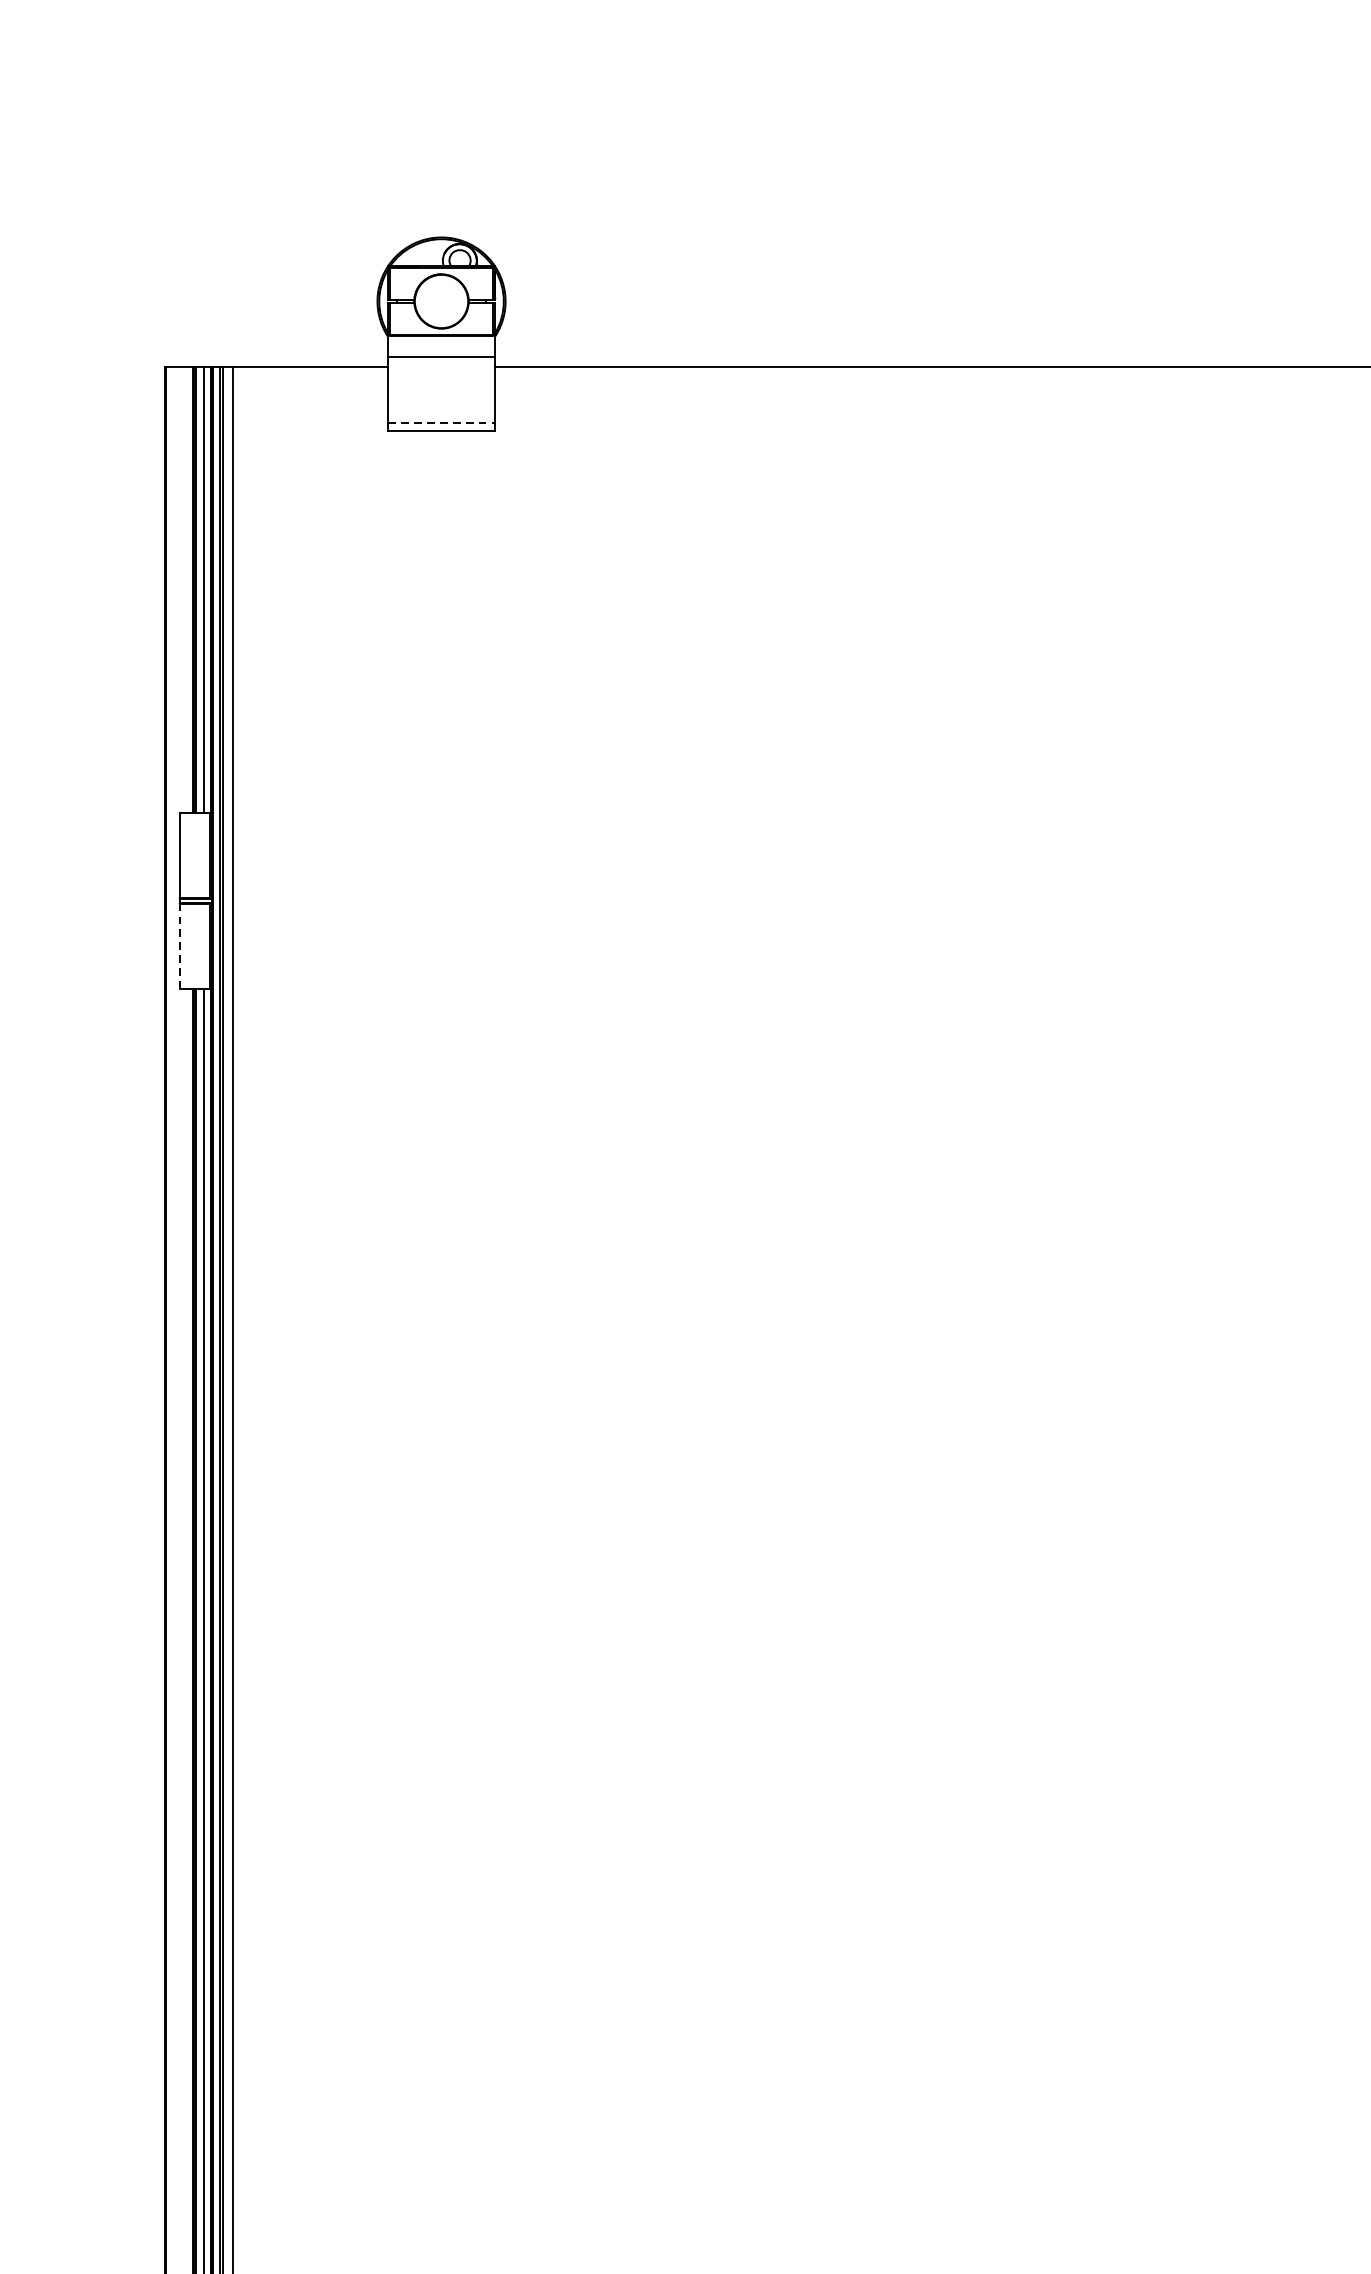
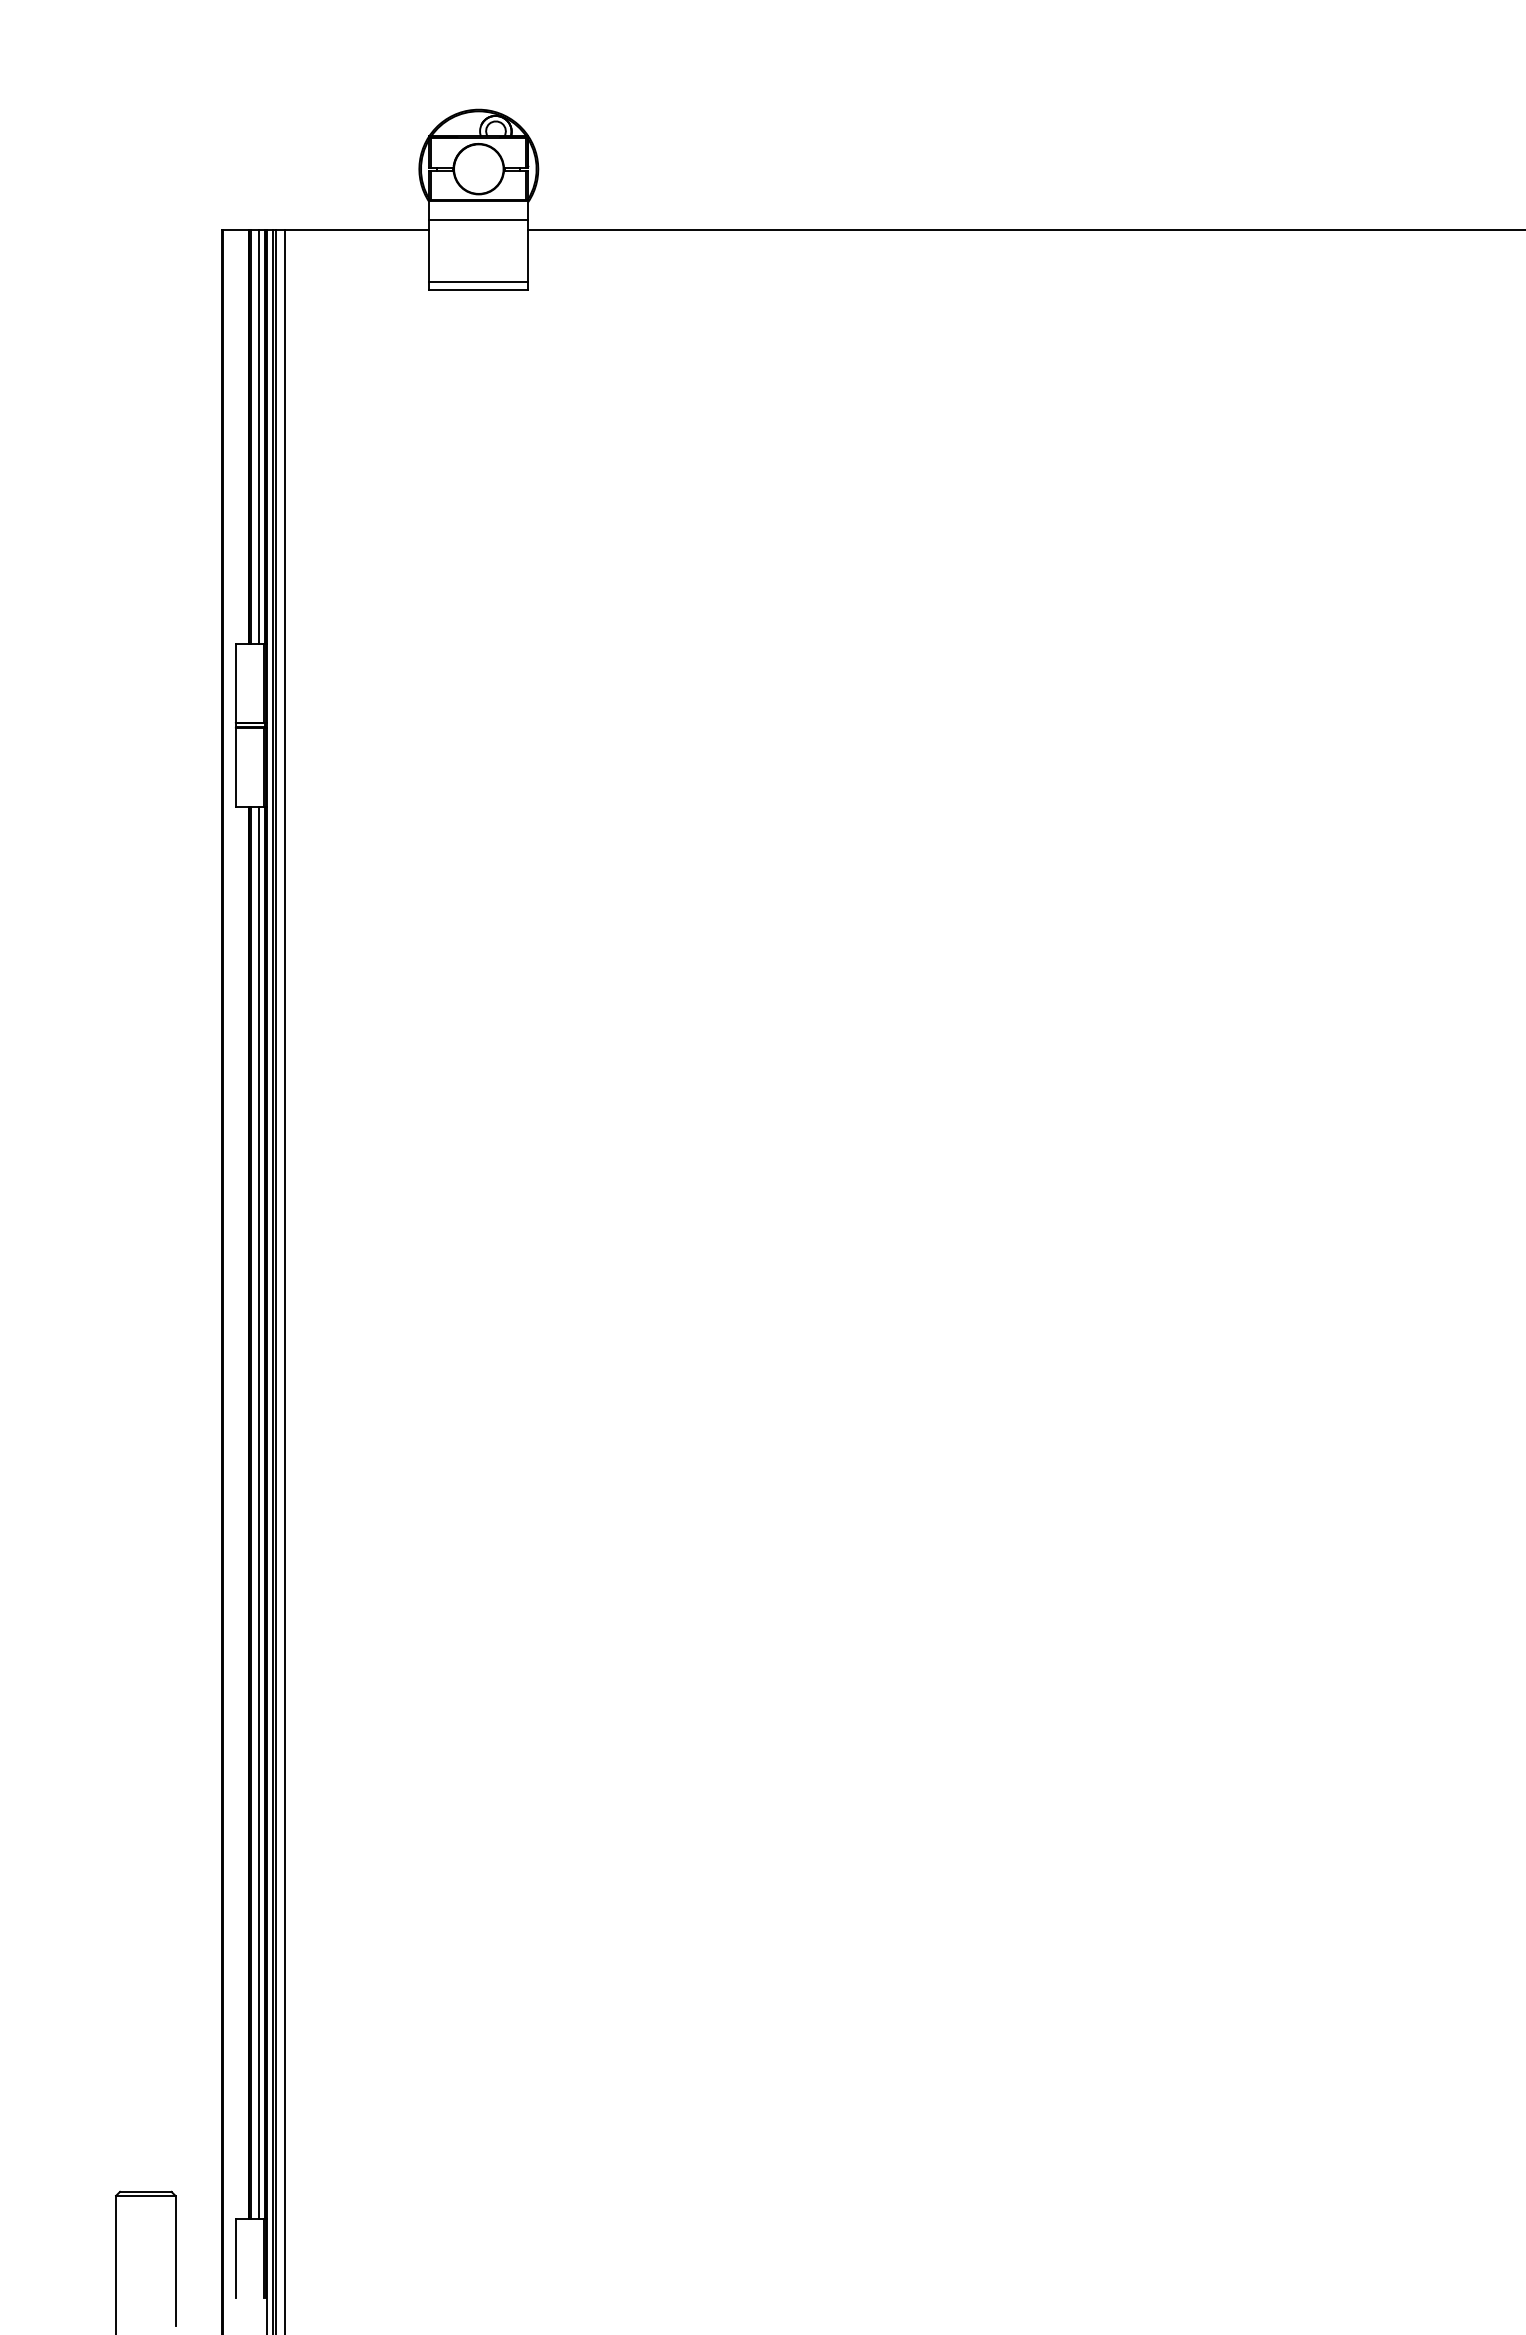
line: (441, 423) -> (478, 282), dashed -> solid
line: (179, 946) -> (235, 767), dashed -> solid

